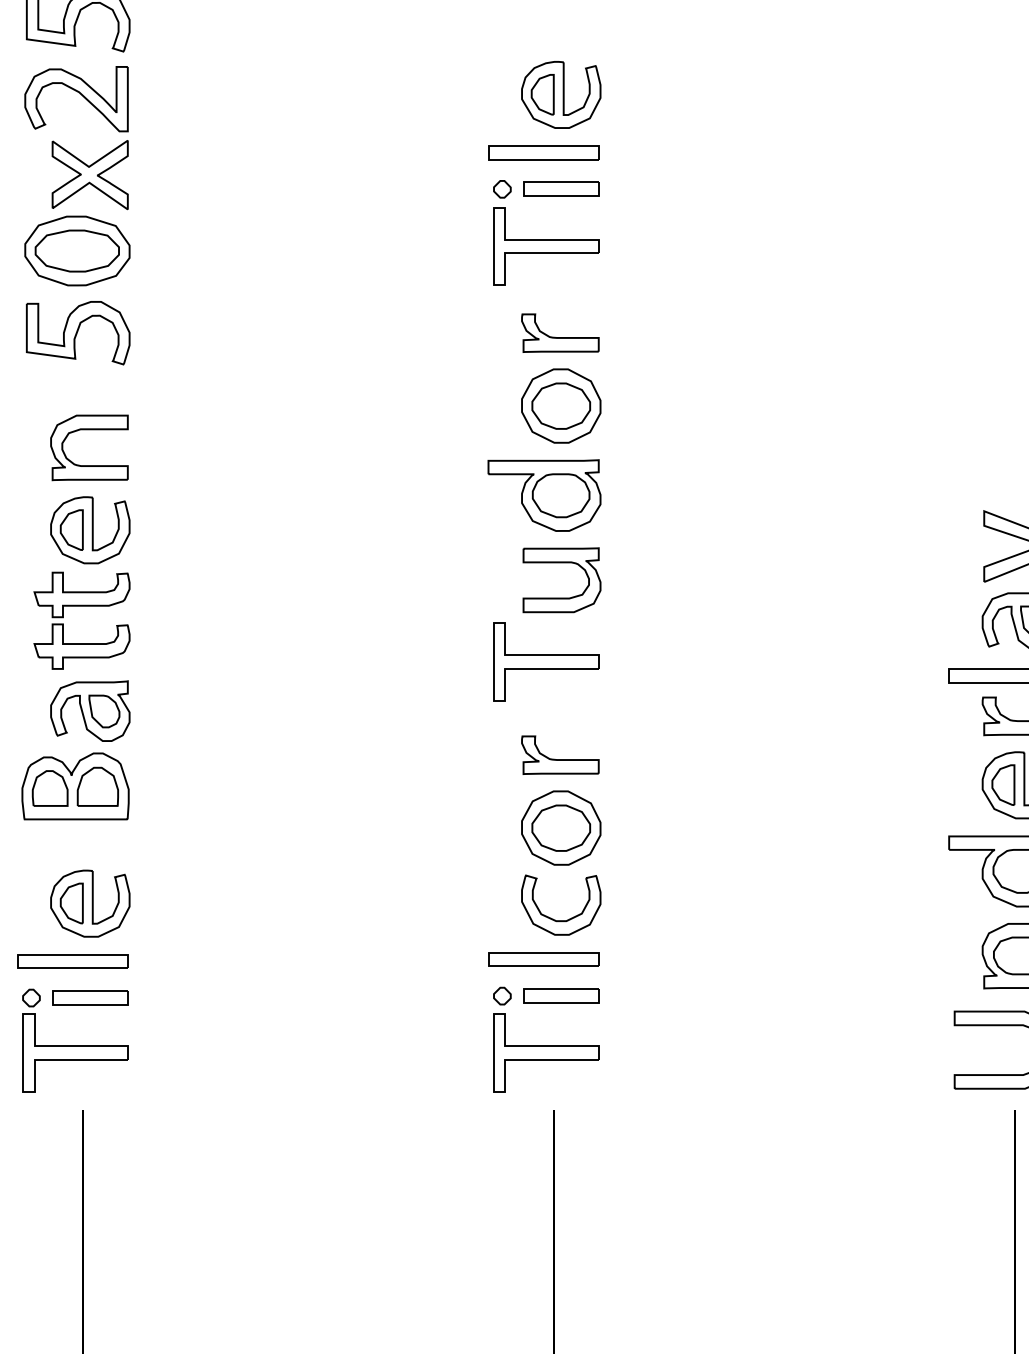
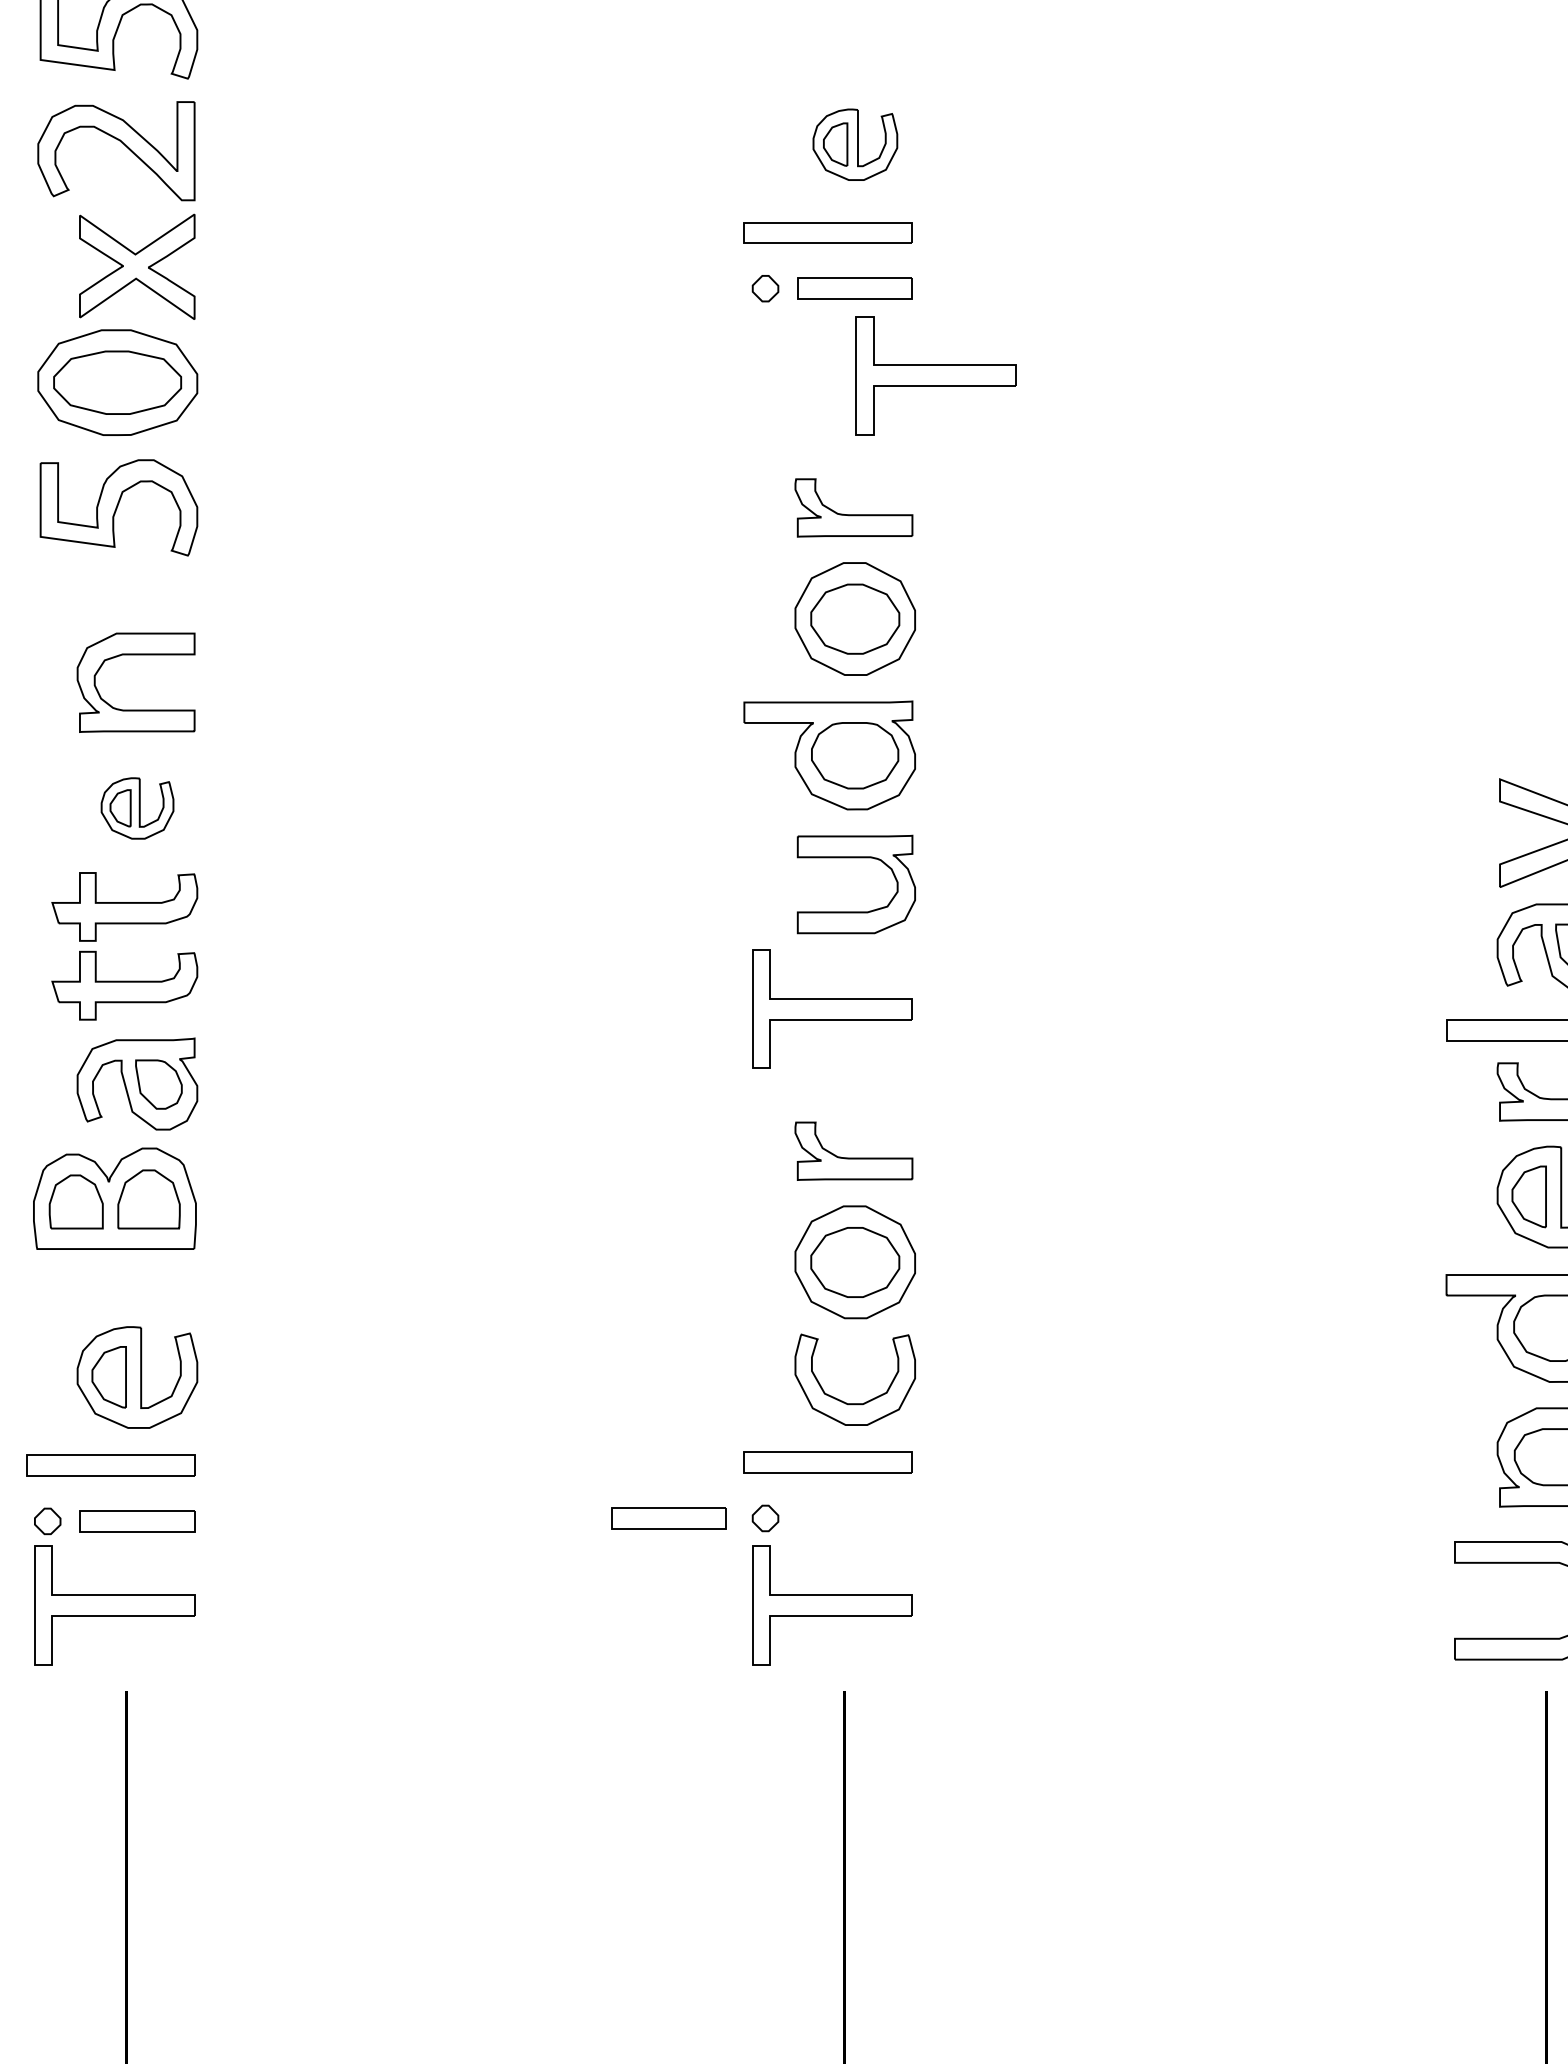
part: (561, 94) -> (855, 144), size x0.7
part: (546, 246) -> (936, 375), moved
part: (90, 530) -> (137, 808), size x0.6
part: (561, 995) -> (669, 1517), moved

